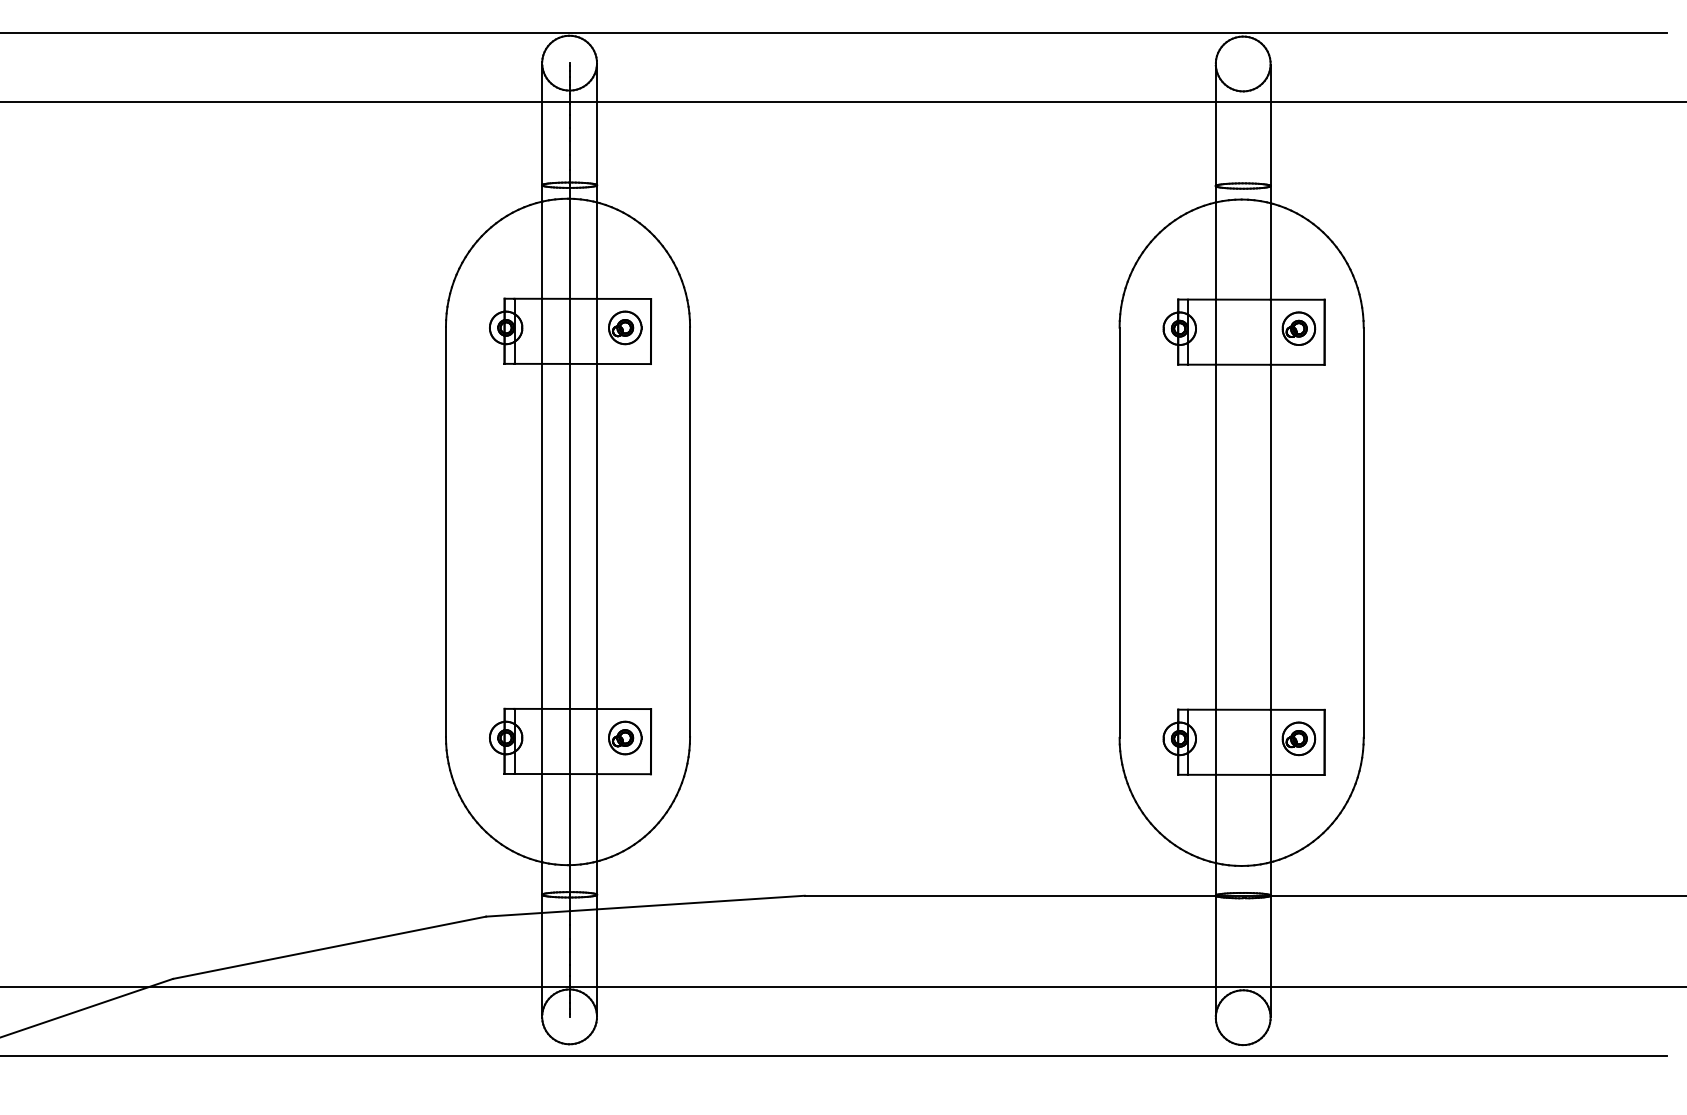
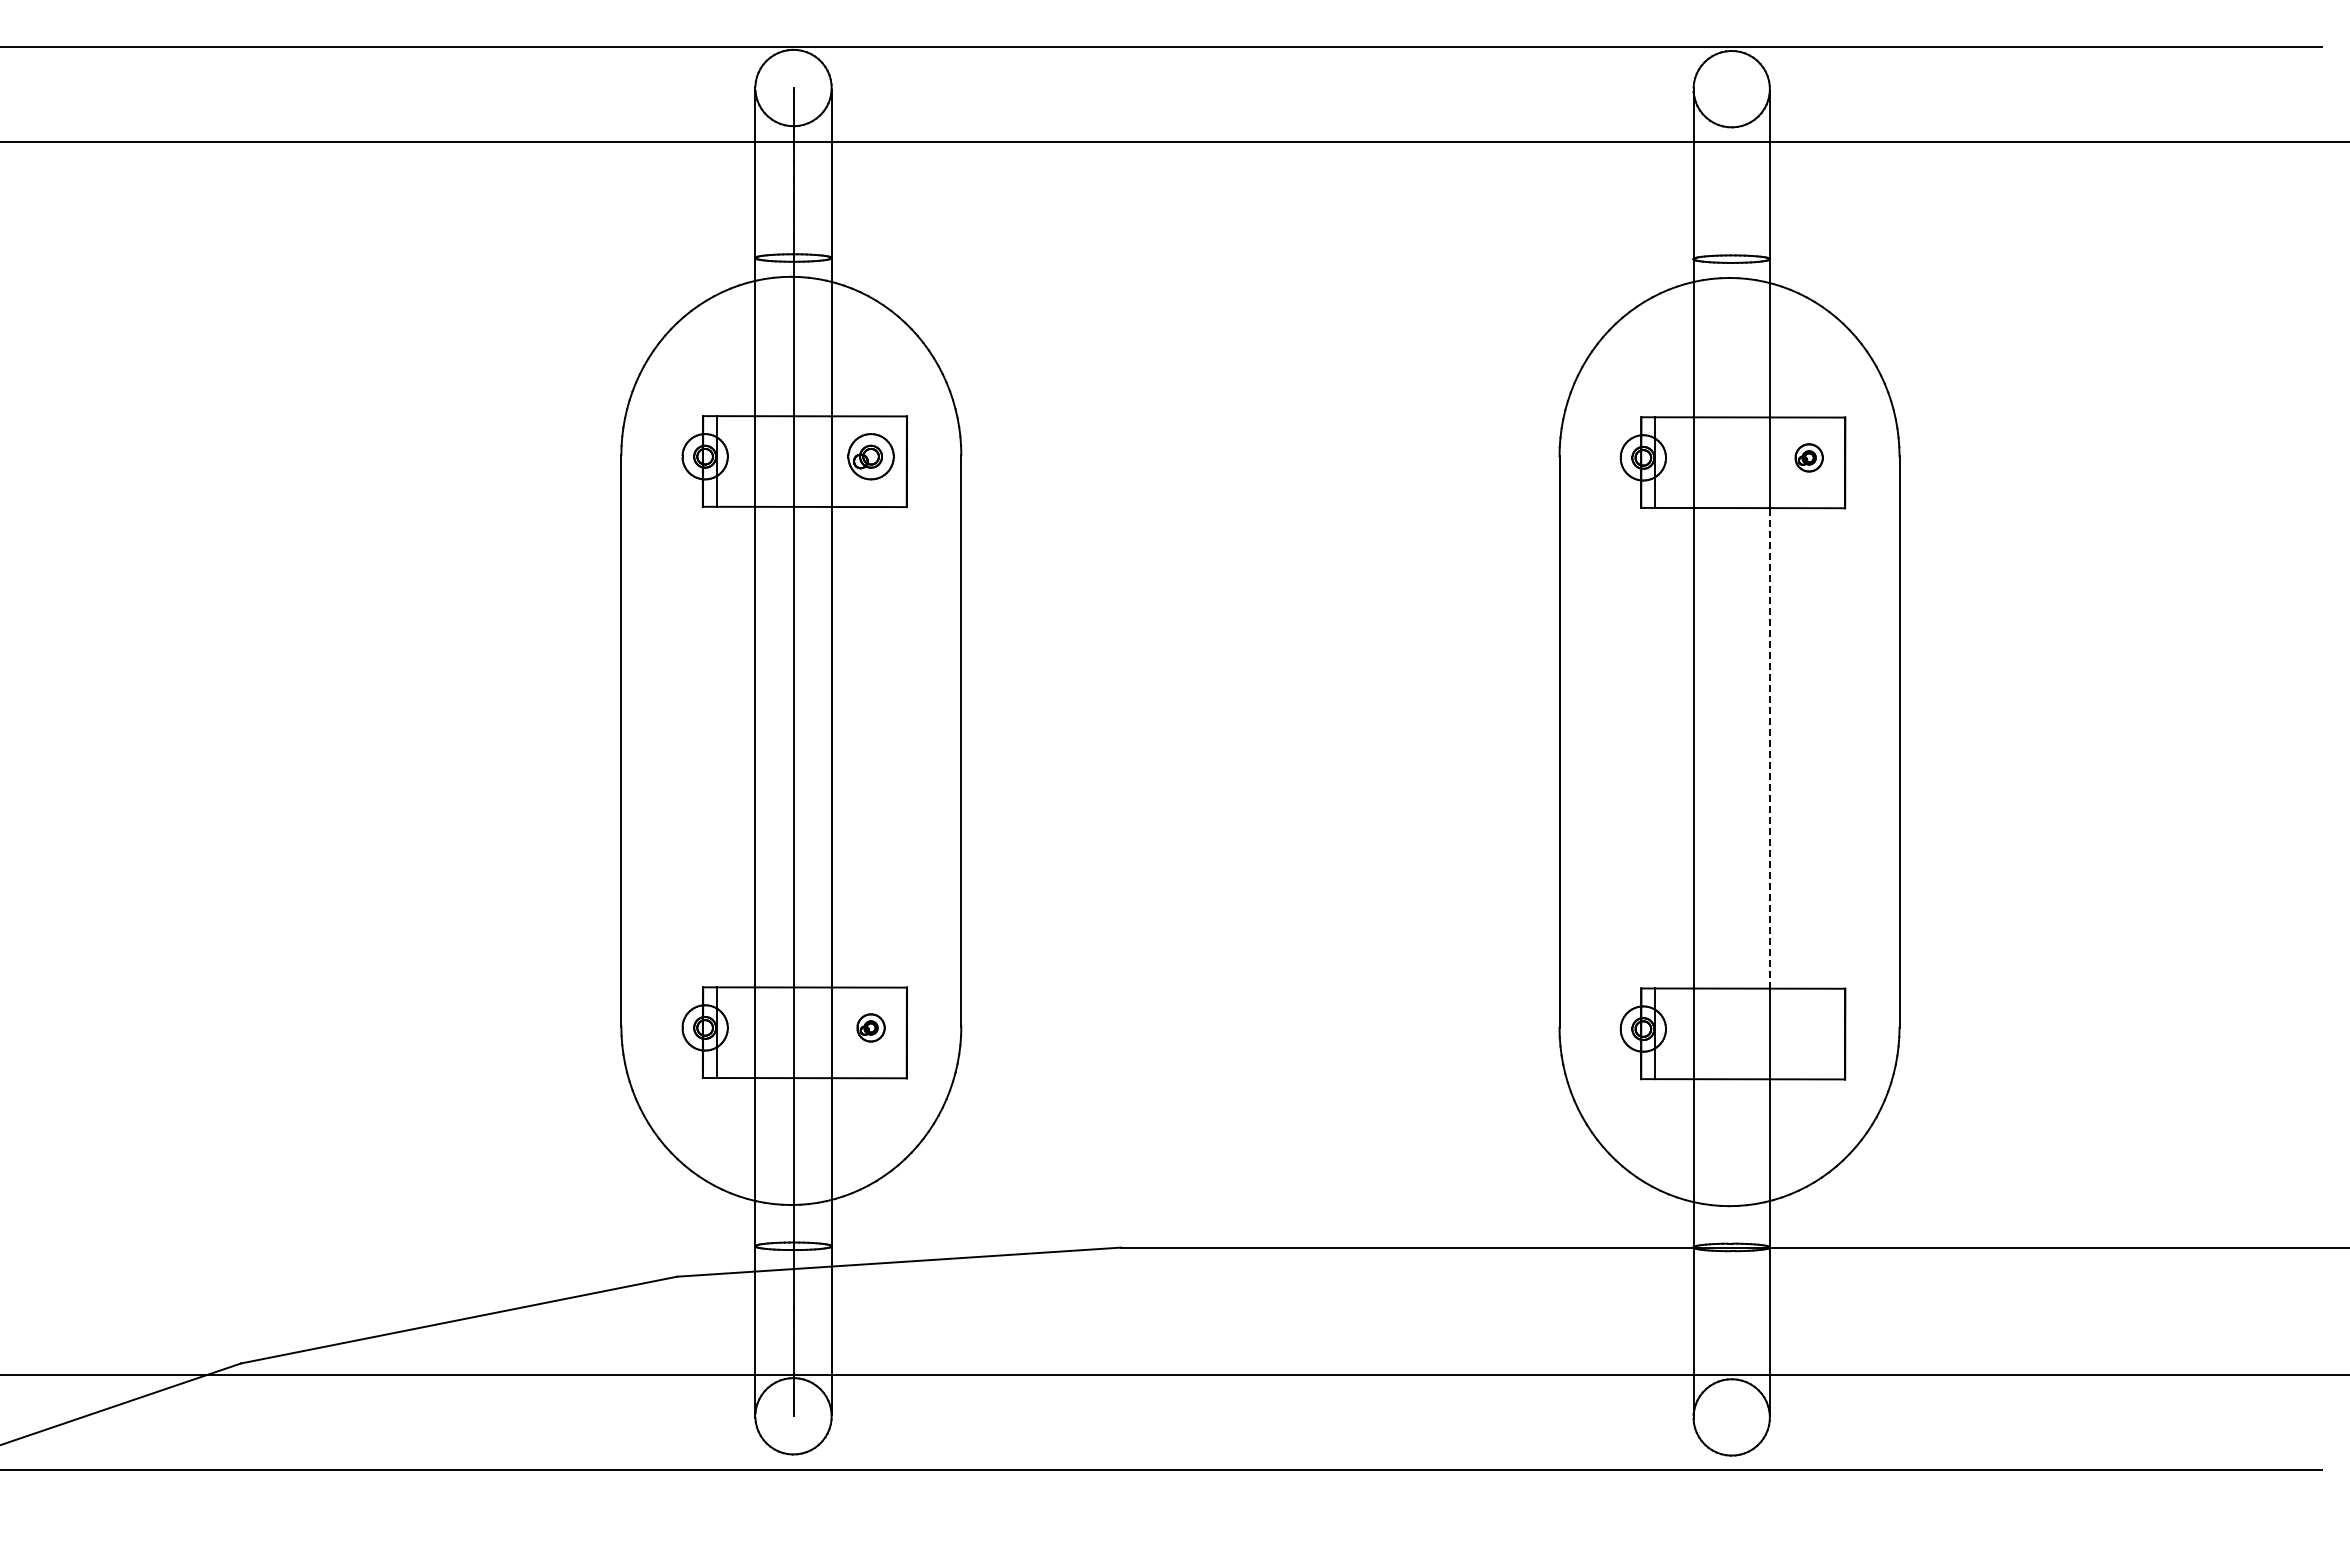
part: (1298, 328) -> (1808, 457), size x0.6
line: (1270, 536) -> (1769, 747), solid -> dashed
part: (624, 737) -> (870, 1027), size x0.6
part: (1298, 738) -> (1808, 1028), removed

